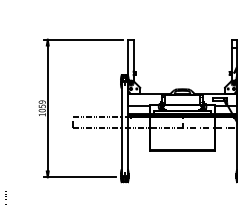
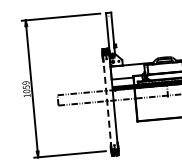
line: (121, 128) -> (107, 102), solid -> dashed

